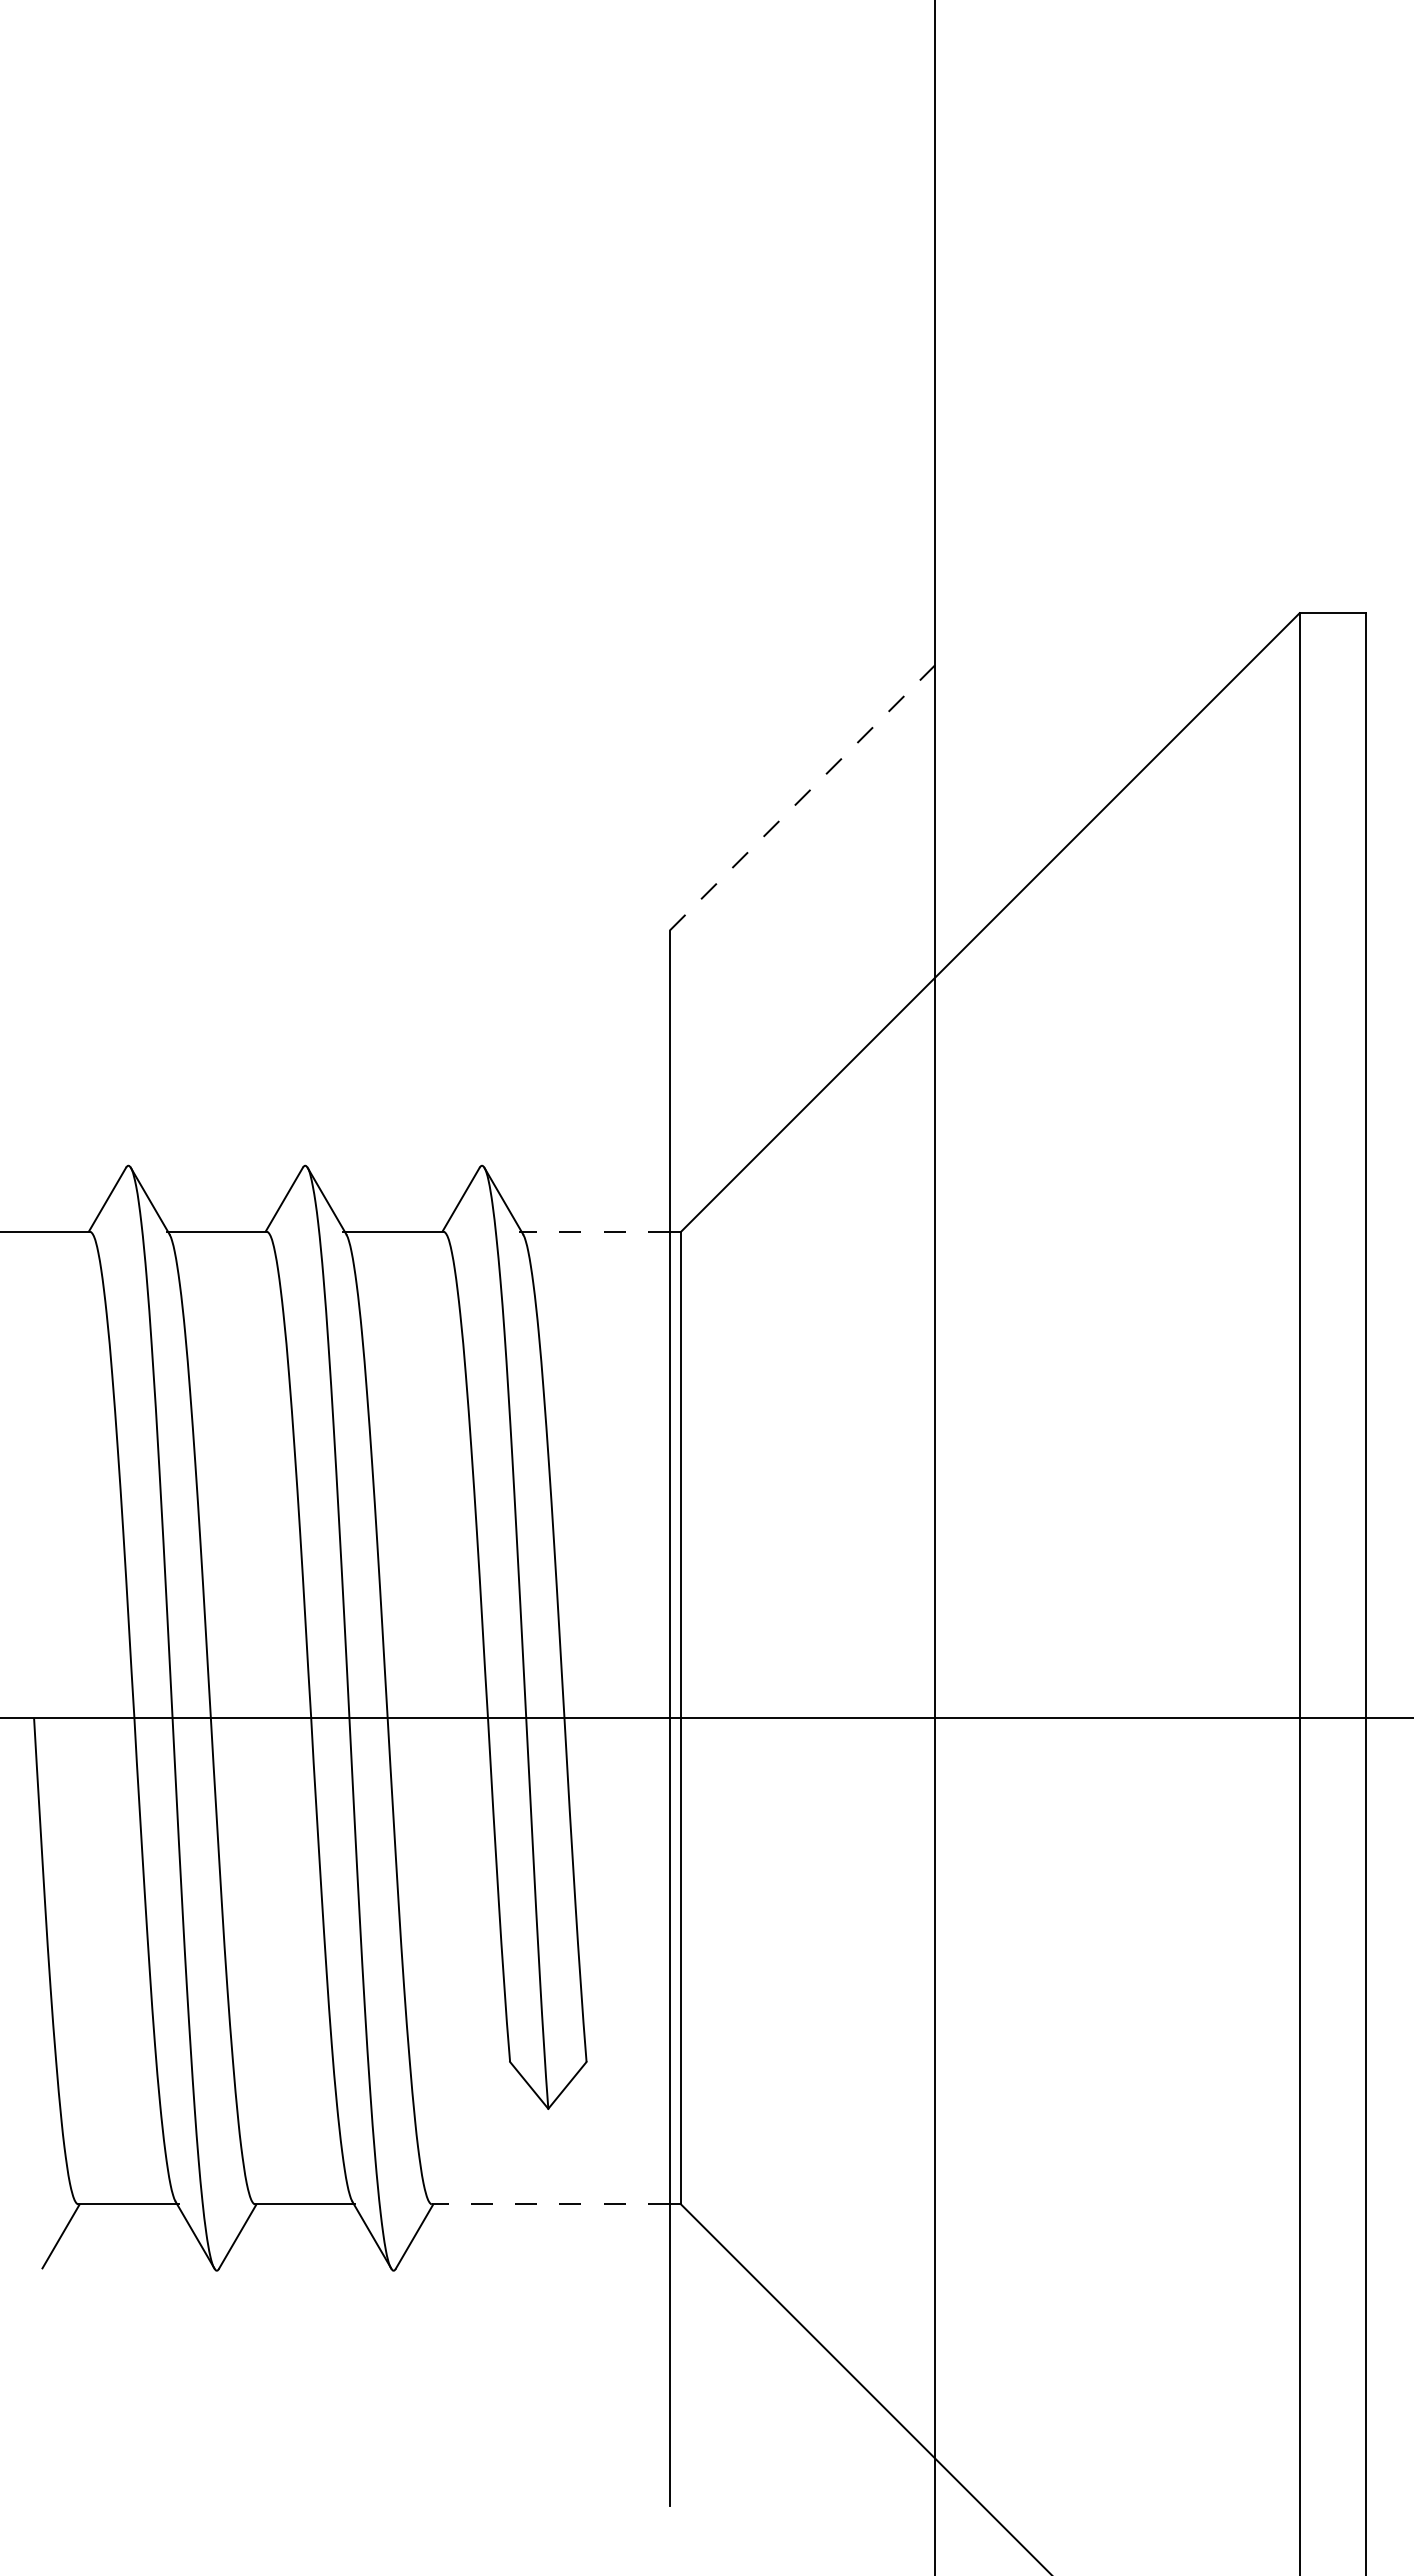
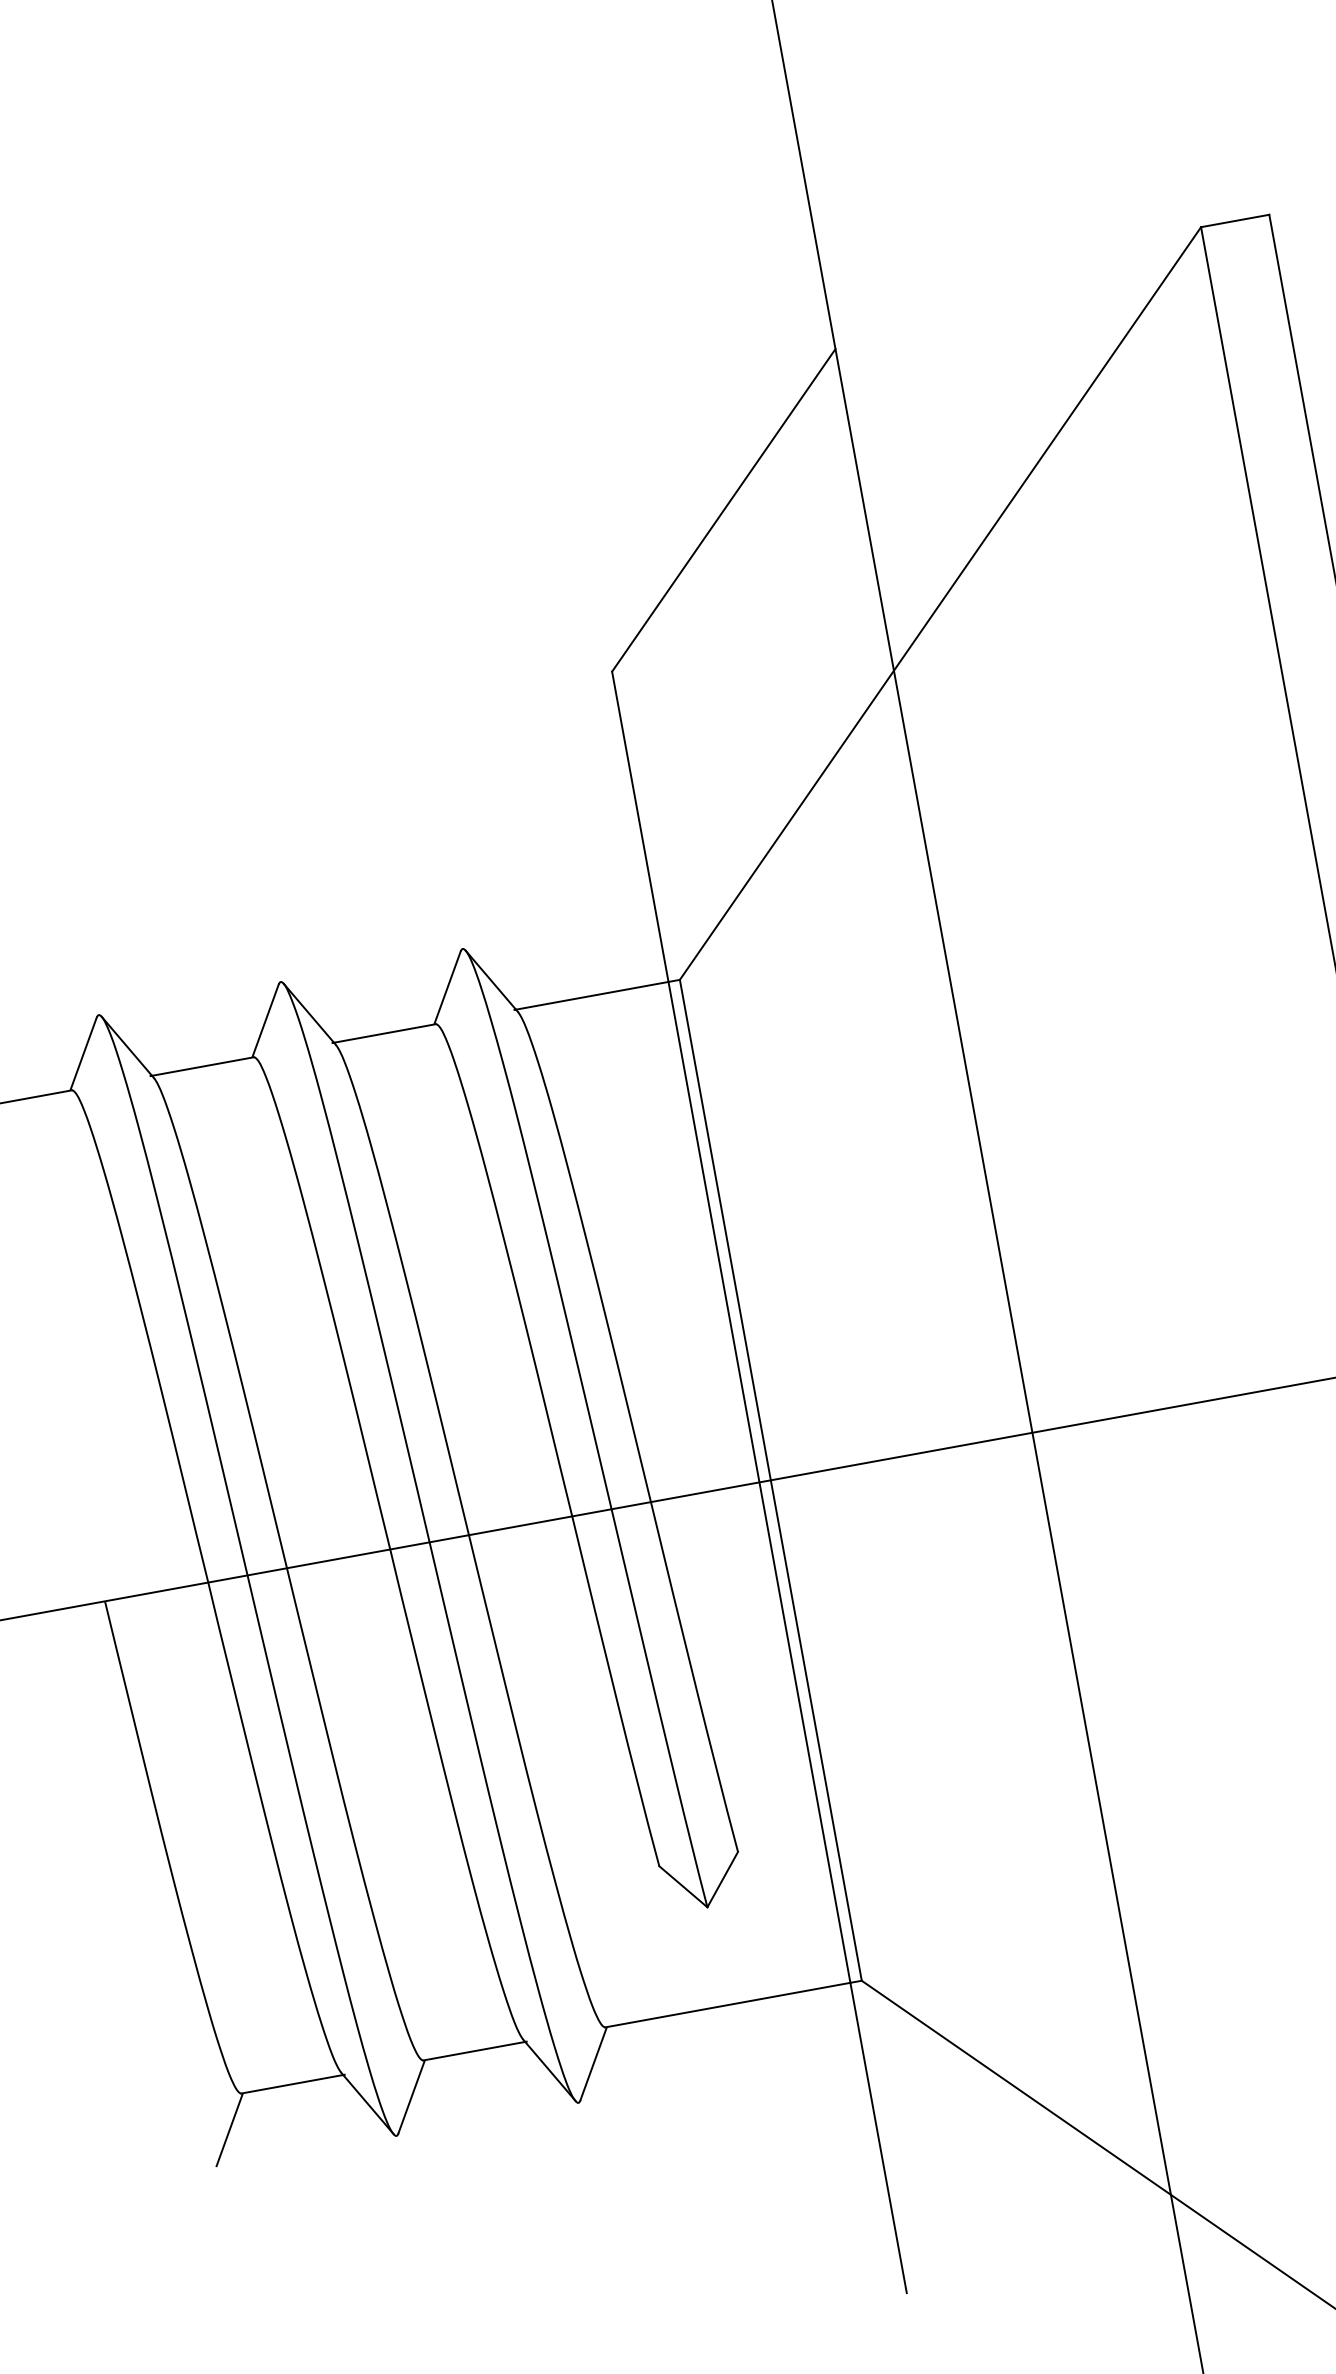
line: (802, 797) -> (723, 509), dashed -> solid
line: (595, 1231) -> (591, 995), dashed -> solid
line: (550, 2204) -> (727, 2005), dashed -> solid

